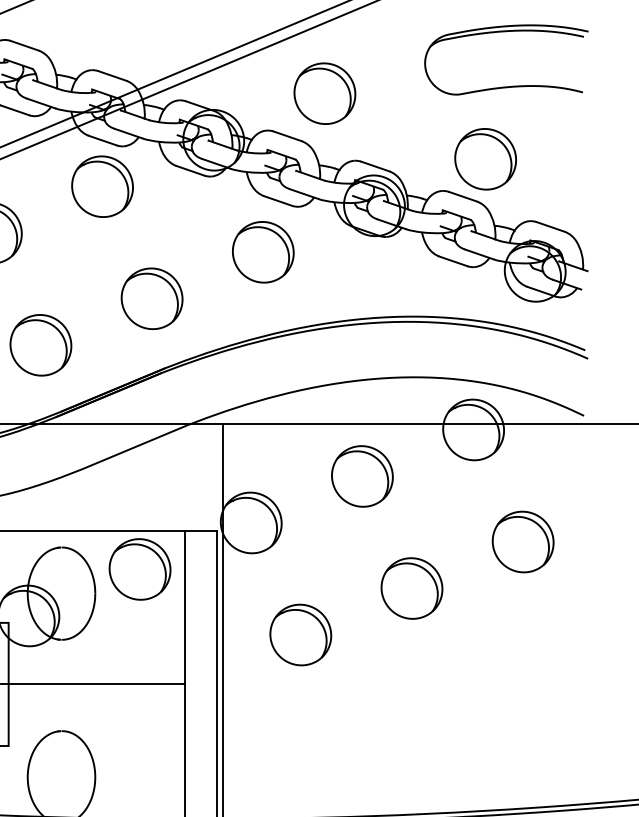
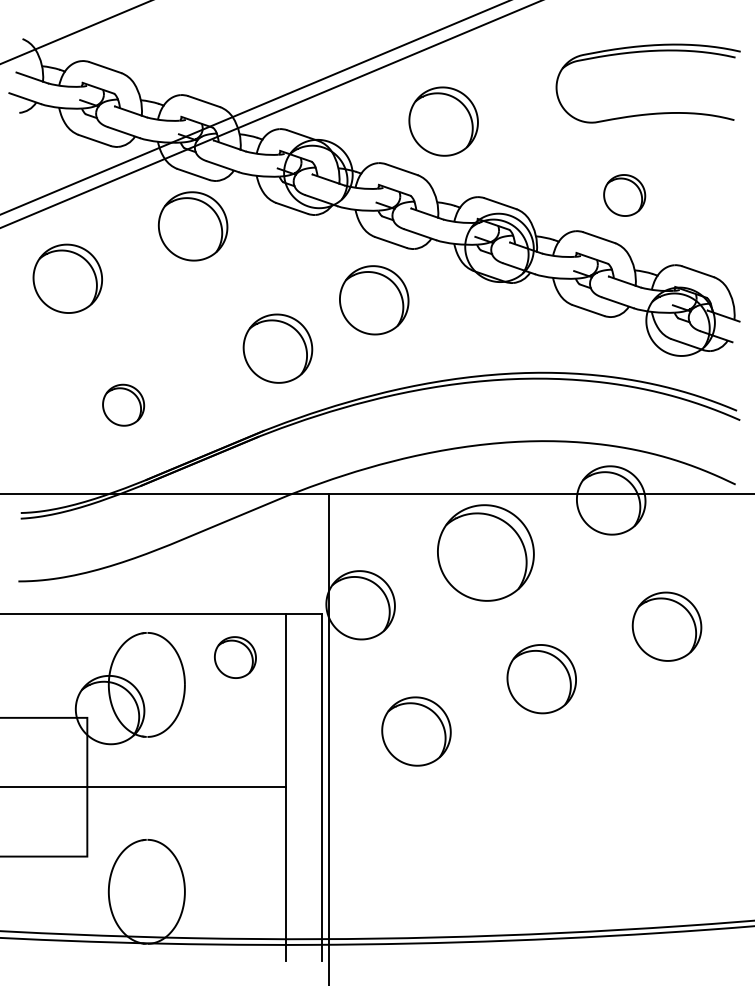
part: (485, 159) -> (624, 195), size x0.6
part: (151, 298) -> (277, 348), moved
part: (40, 345) -> (123, 405), size x0.6
part: (362, 476) -> (485, 552), size x1.4
part: (140, 569) -> (235, 657), size x0.6

